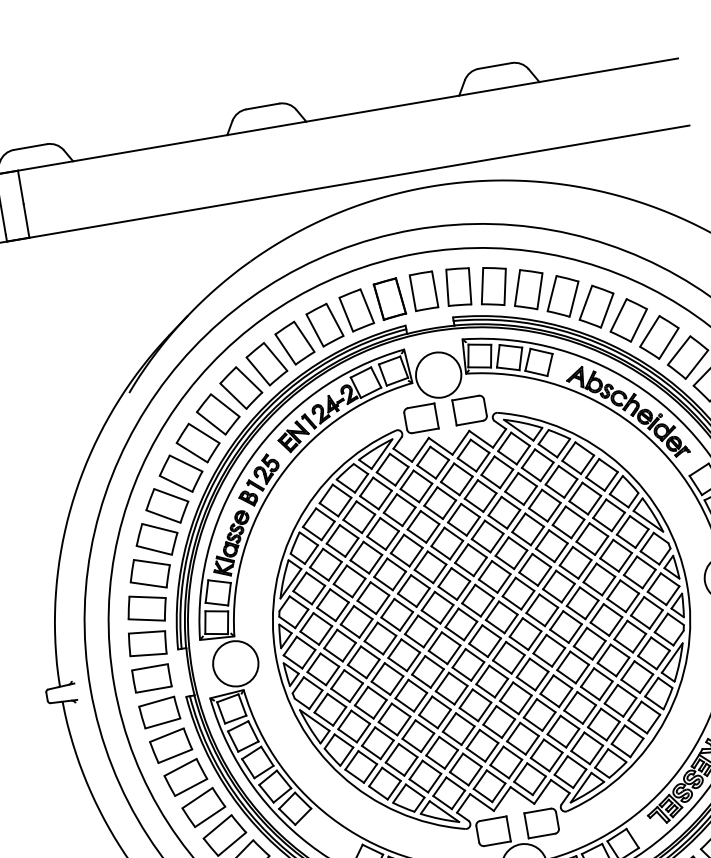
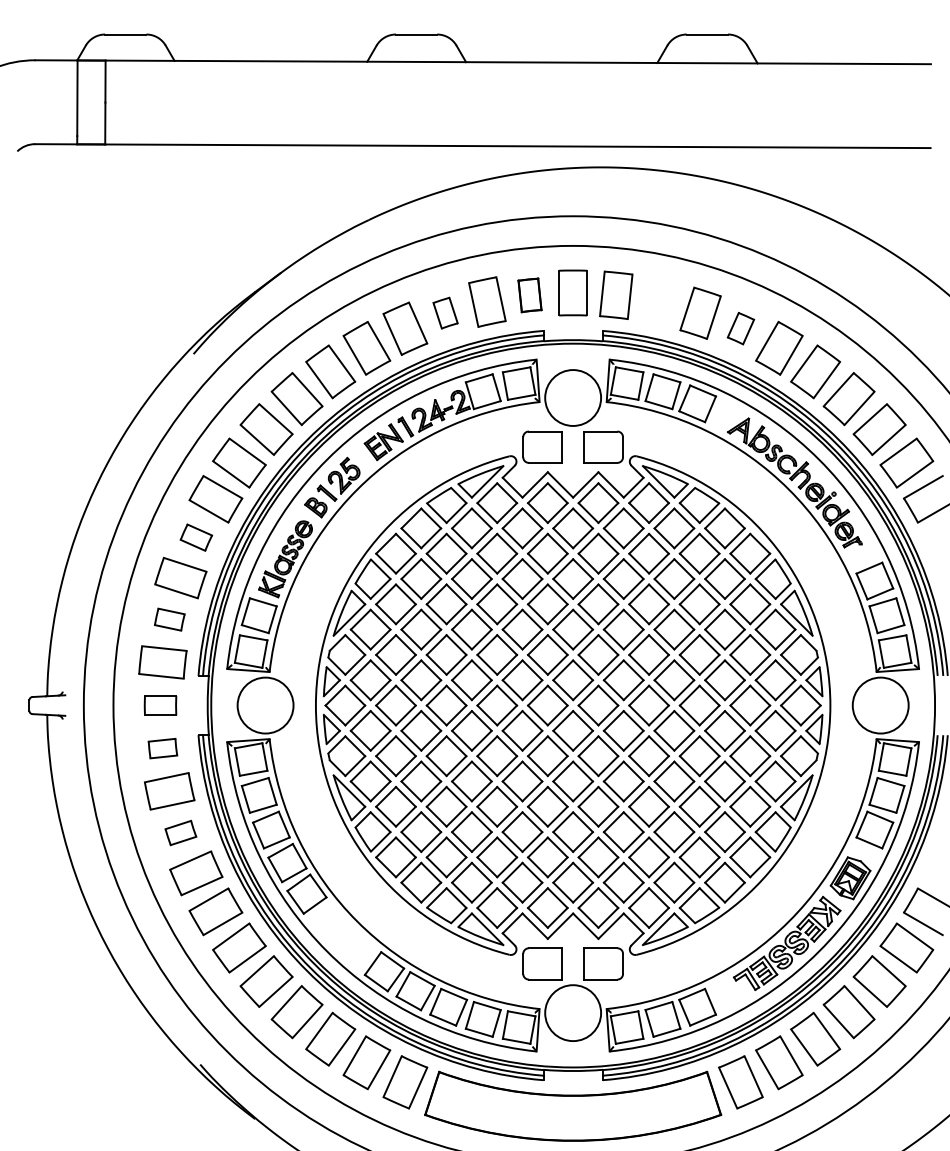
part: (493, 286) -> (658, 301), removed
part: (562, 296) -> (740, 328), size x0.6
part: (389, 299) -> (529, 295), size x0.7
part: (324, 324) -> (445, 312), size x0.6
part: (157, 539) -> (196, 537), size x0.6
part: (147, 608) -> (169, 619), size x0.6
part: (151, 678) -> (160, 705), size x0.7
part: (159, 712) -> (162, 748), size x0.6
part: (185, 777) -> (180, 832), size x0.6

